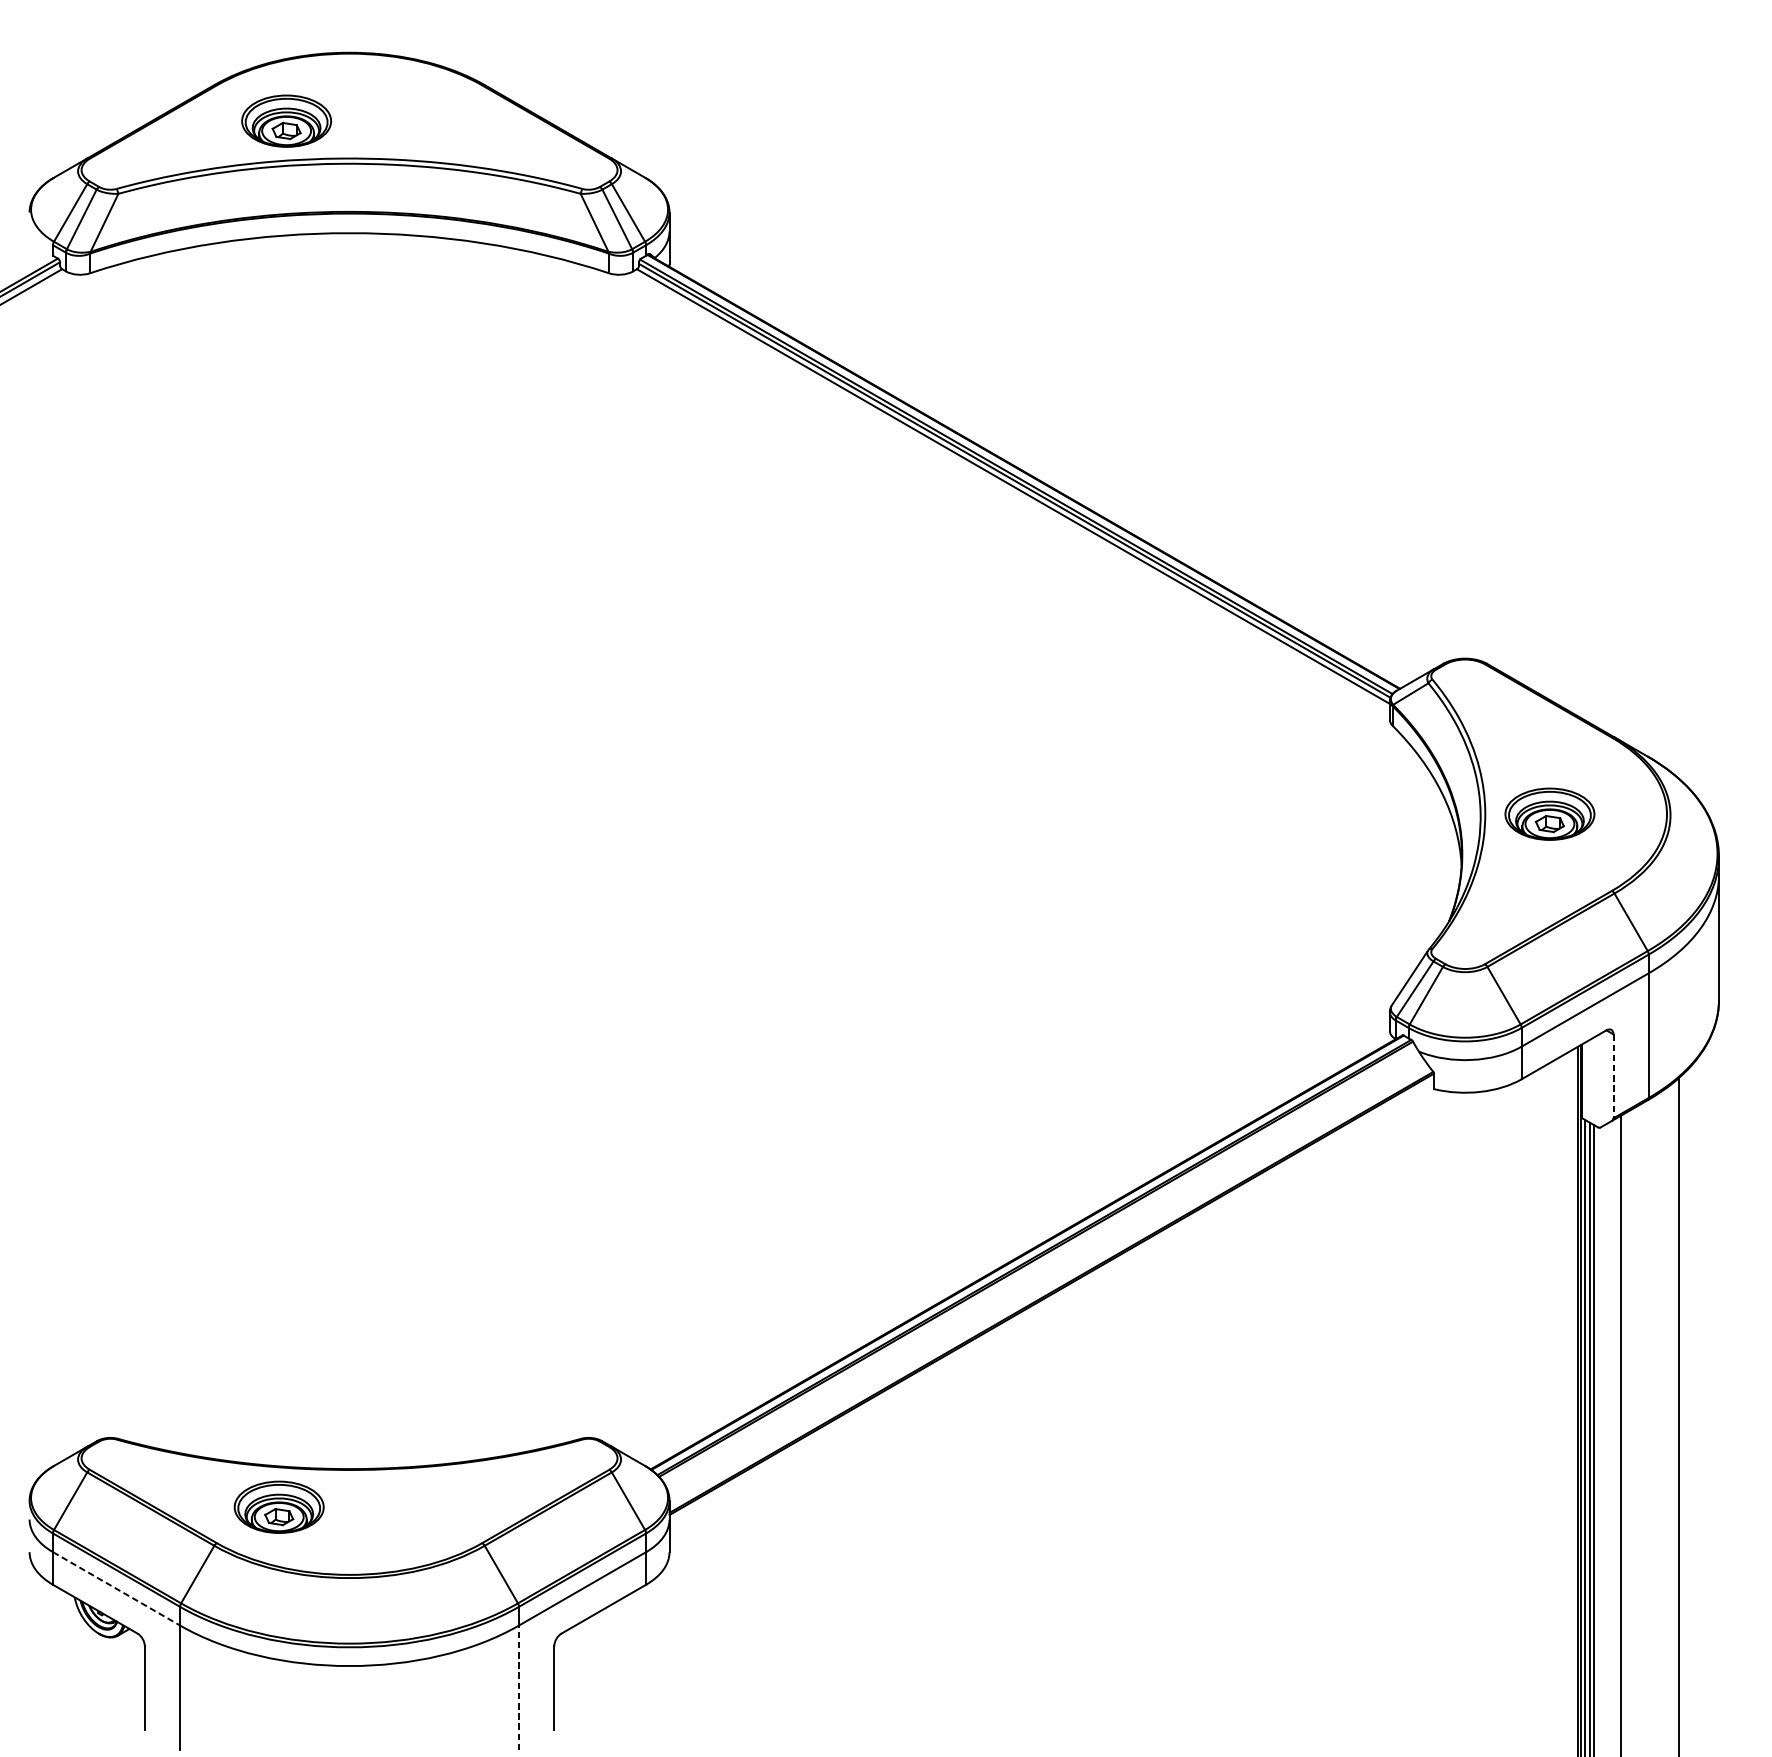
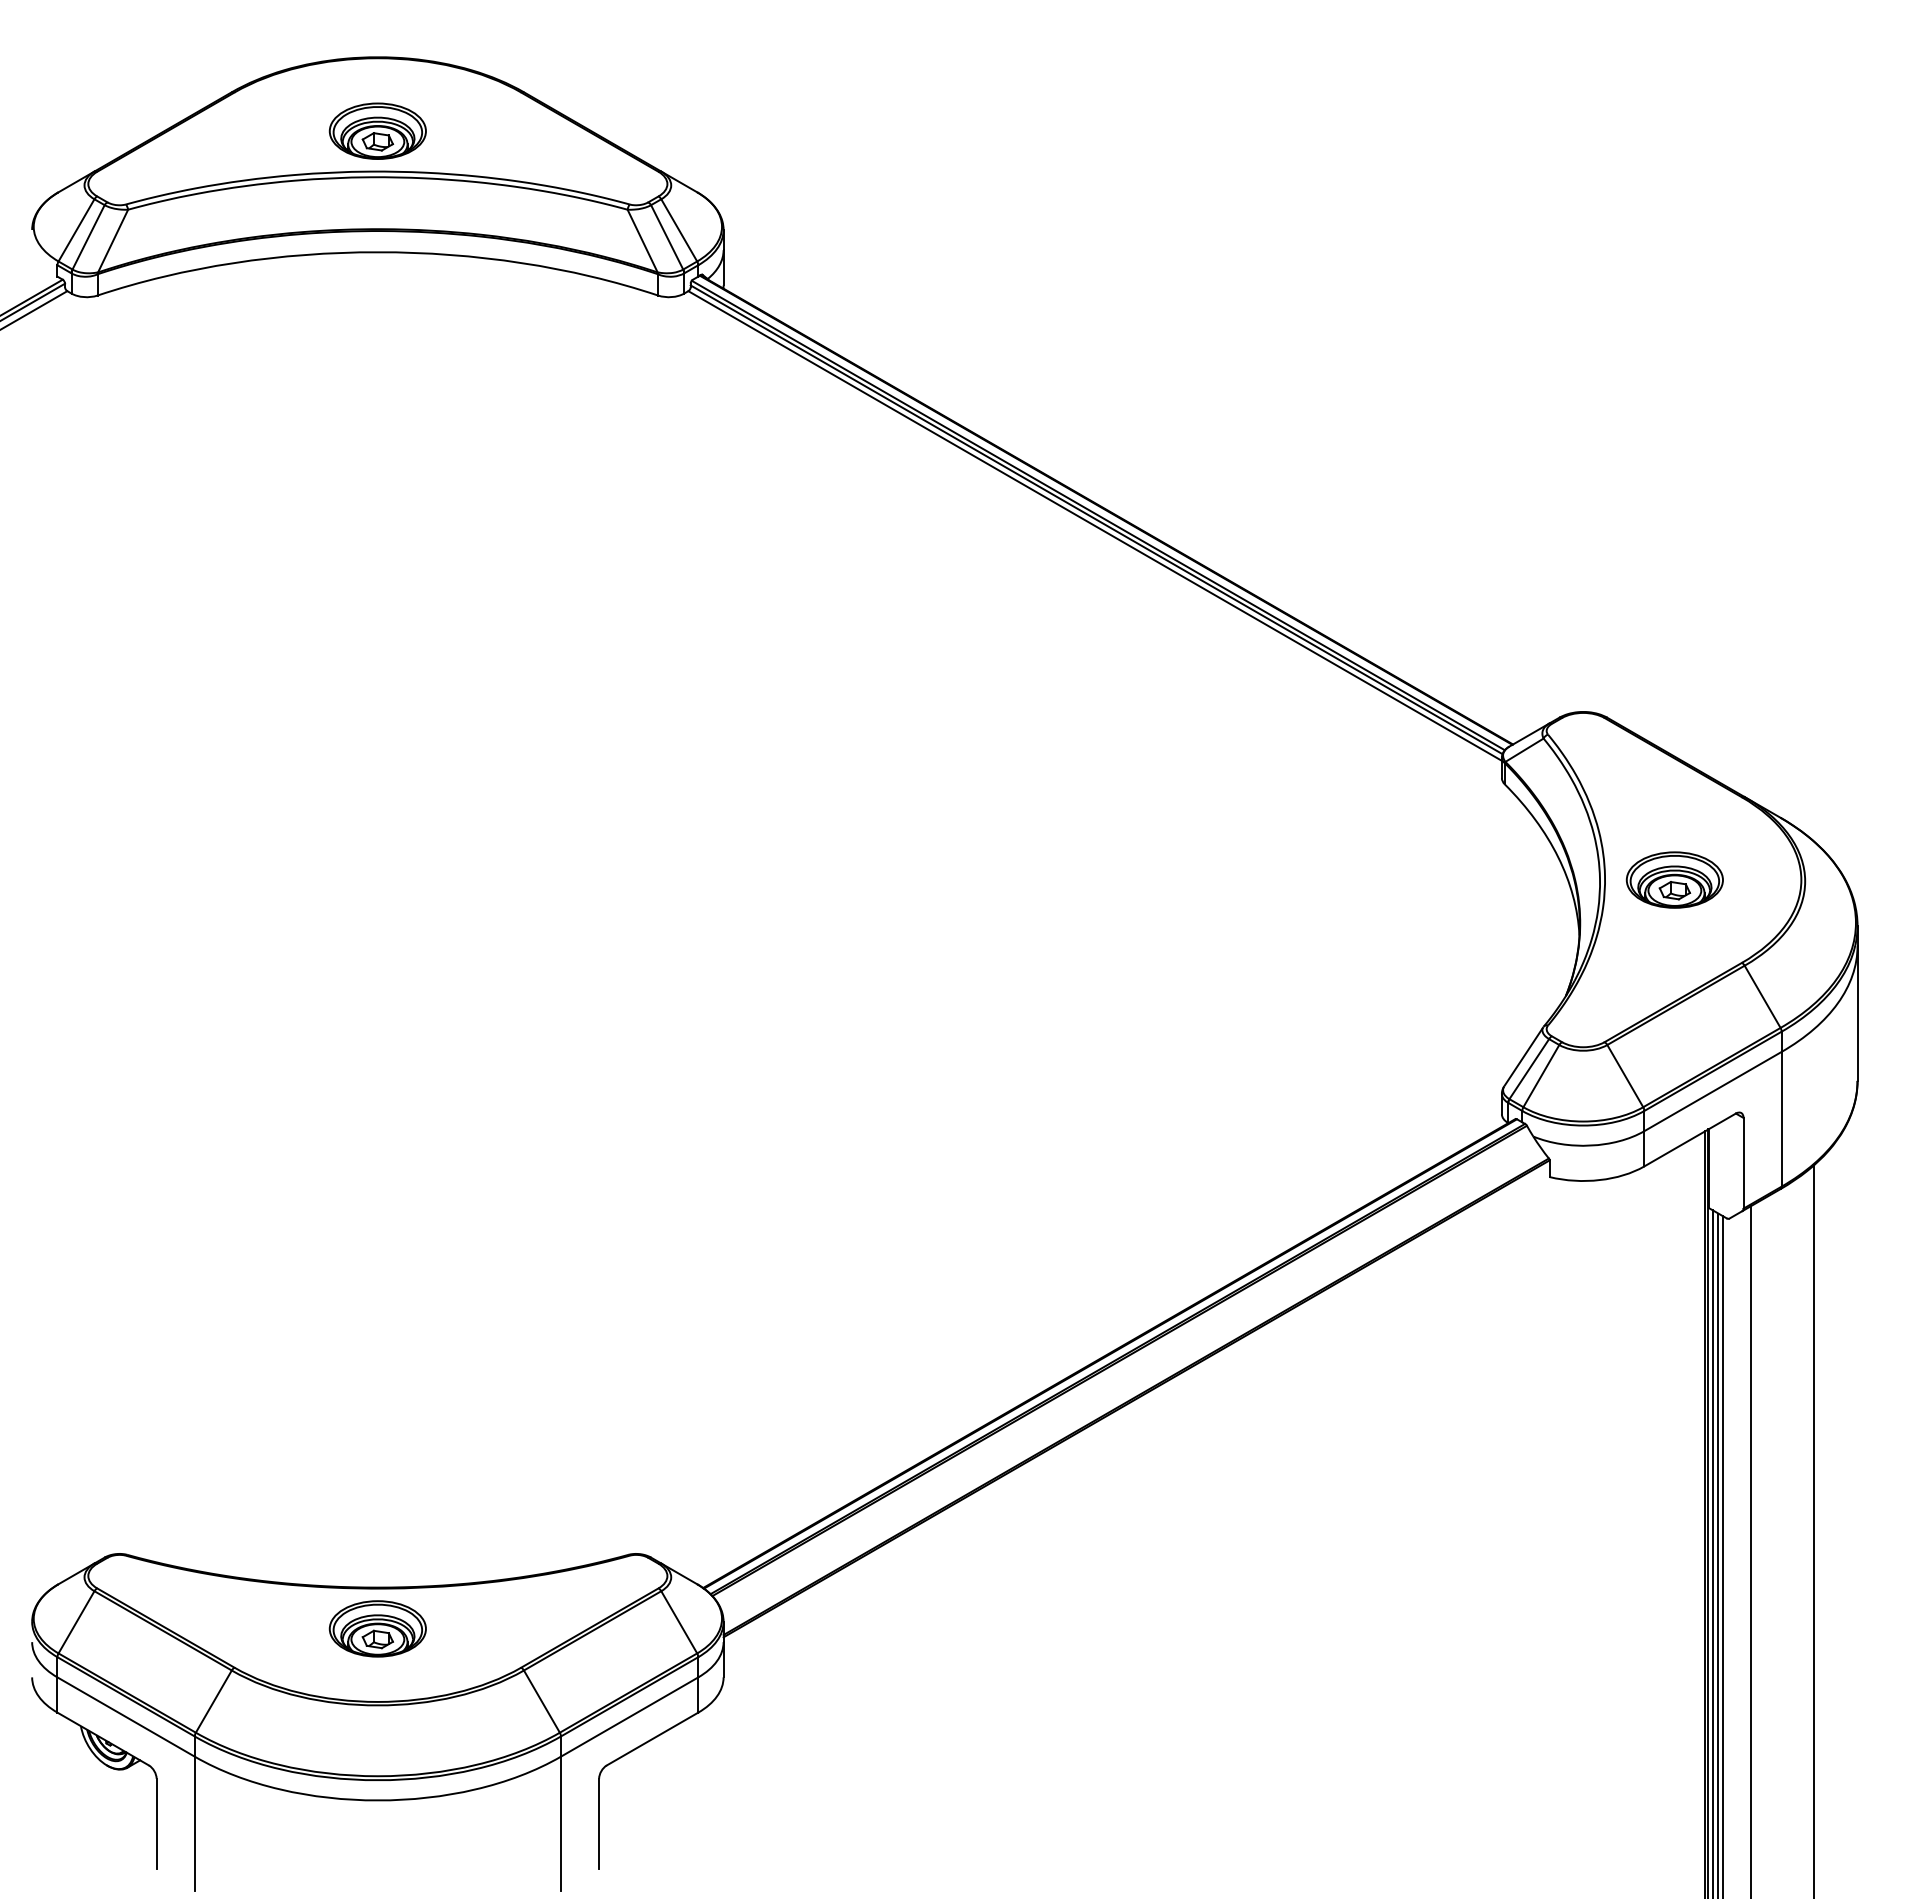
part: (286, 120) -> (377, 130), moved
line: (1613, 1076) -> (1743, 1163), dashed -> solid
part: (278, 1506) -> (377, 1628), moved
line: (116, 1589) -> (126, 1717), dashed -> solid
line: (518, 1687) -> (560, 1823), dashed -> solid

